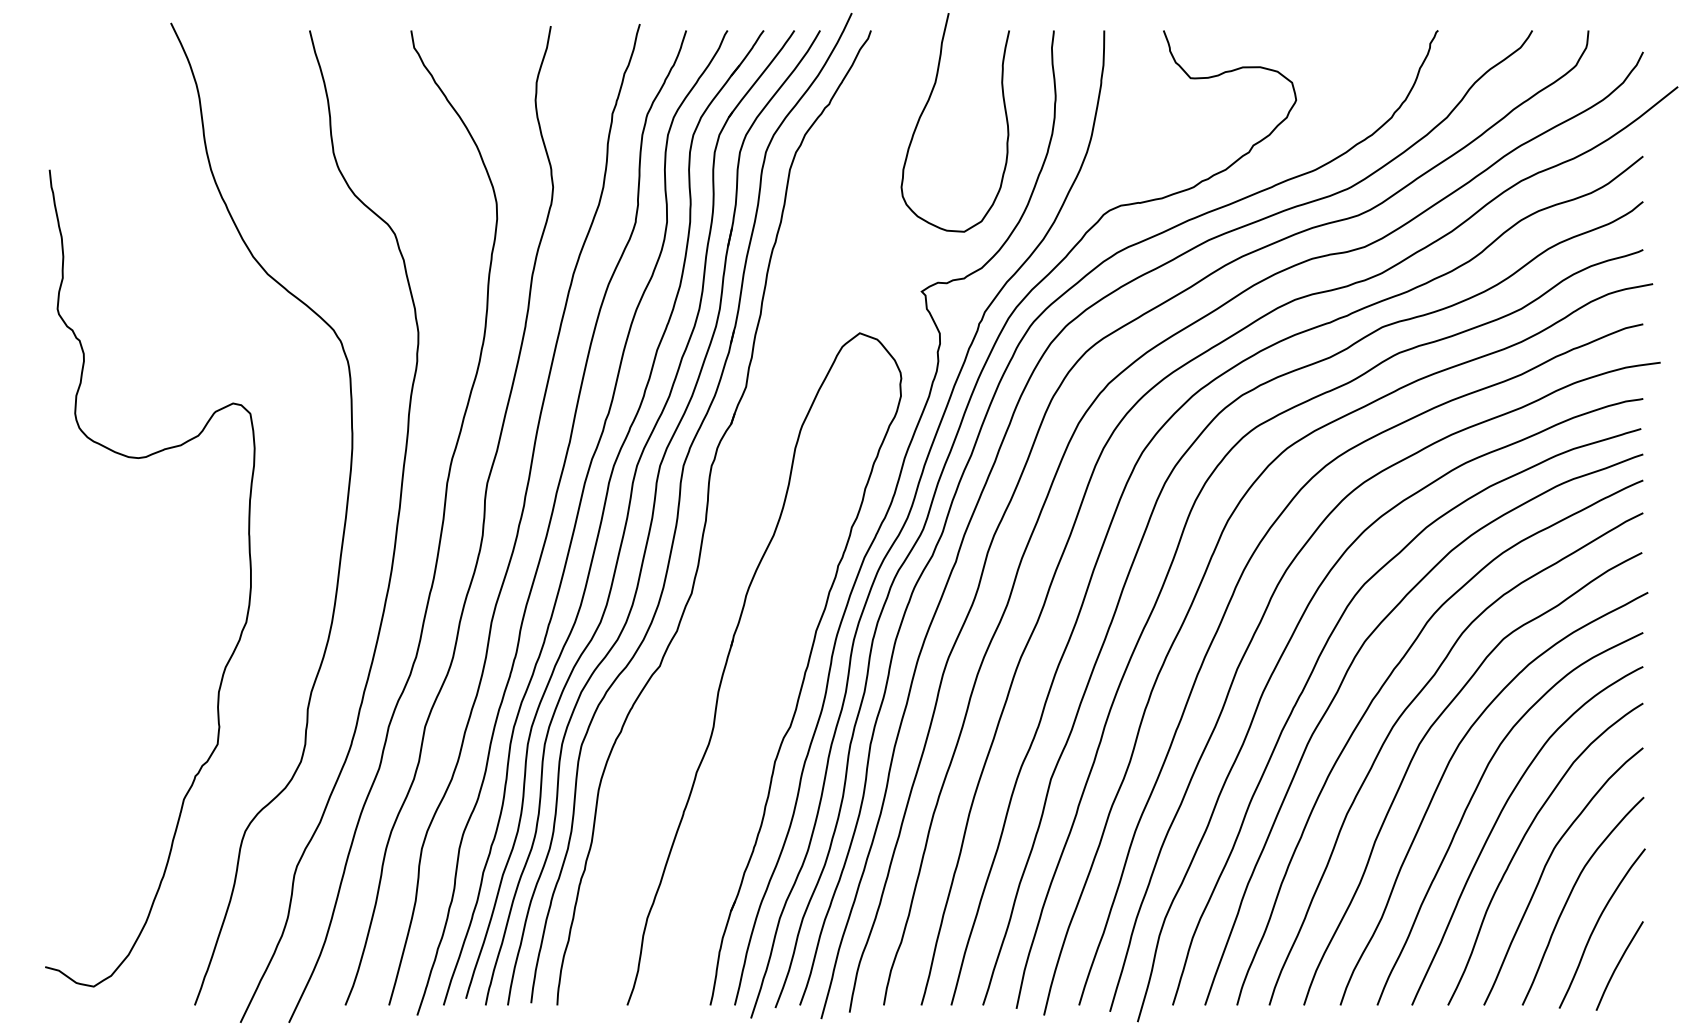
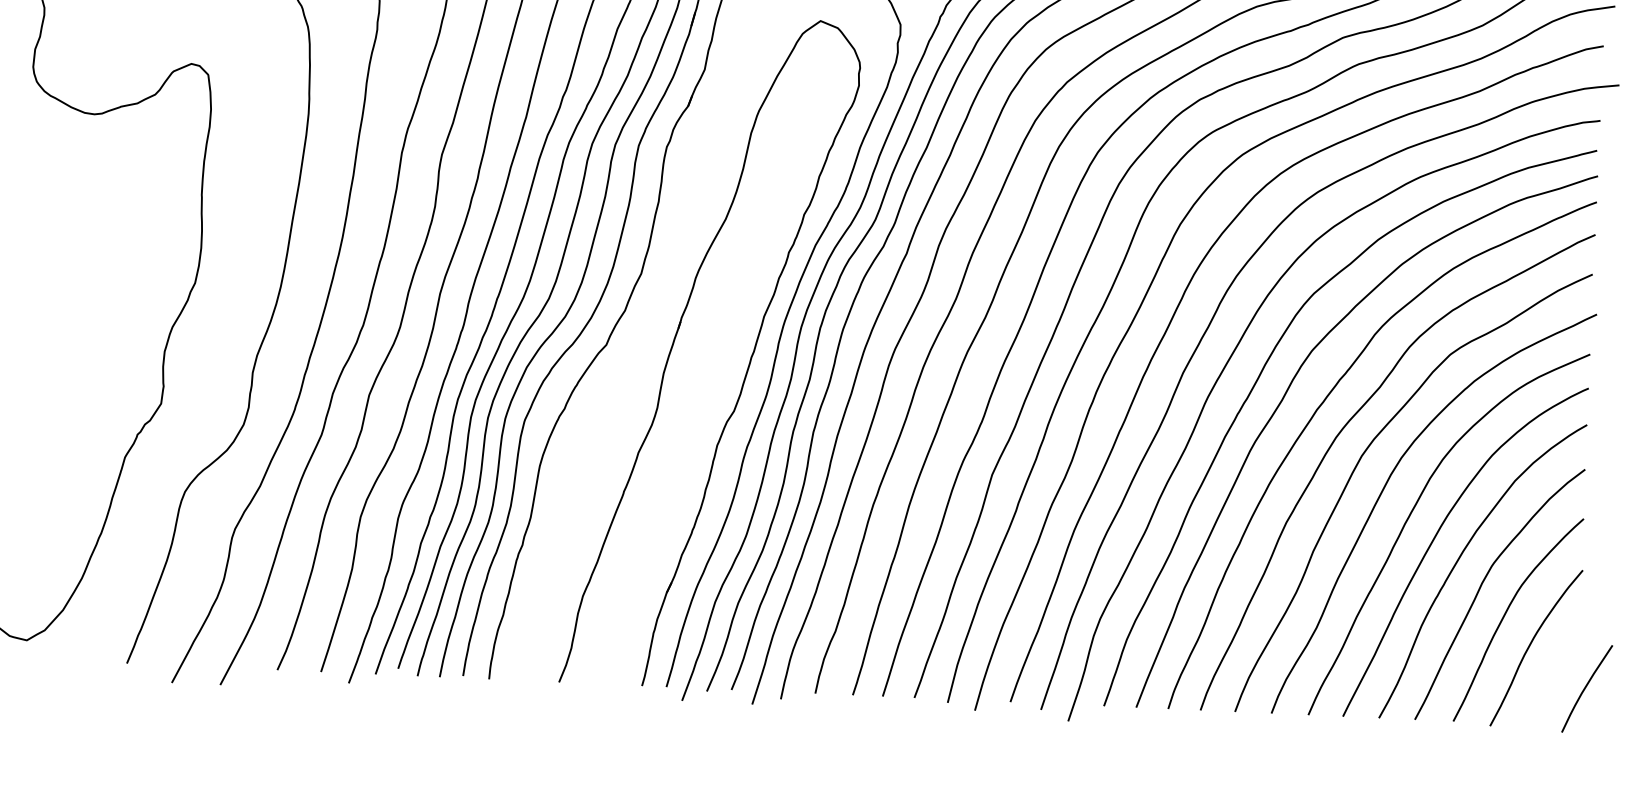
curve: (1619, 964) -> (1587, 687), moved

